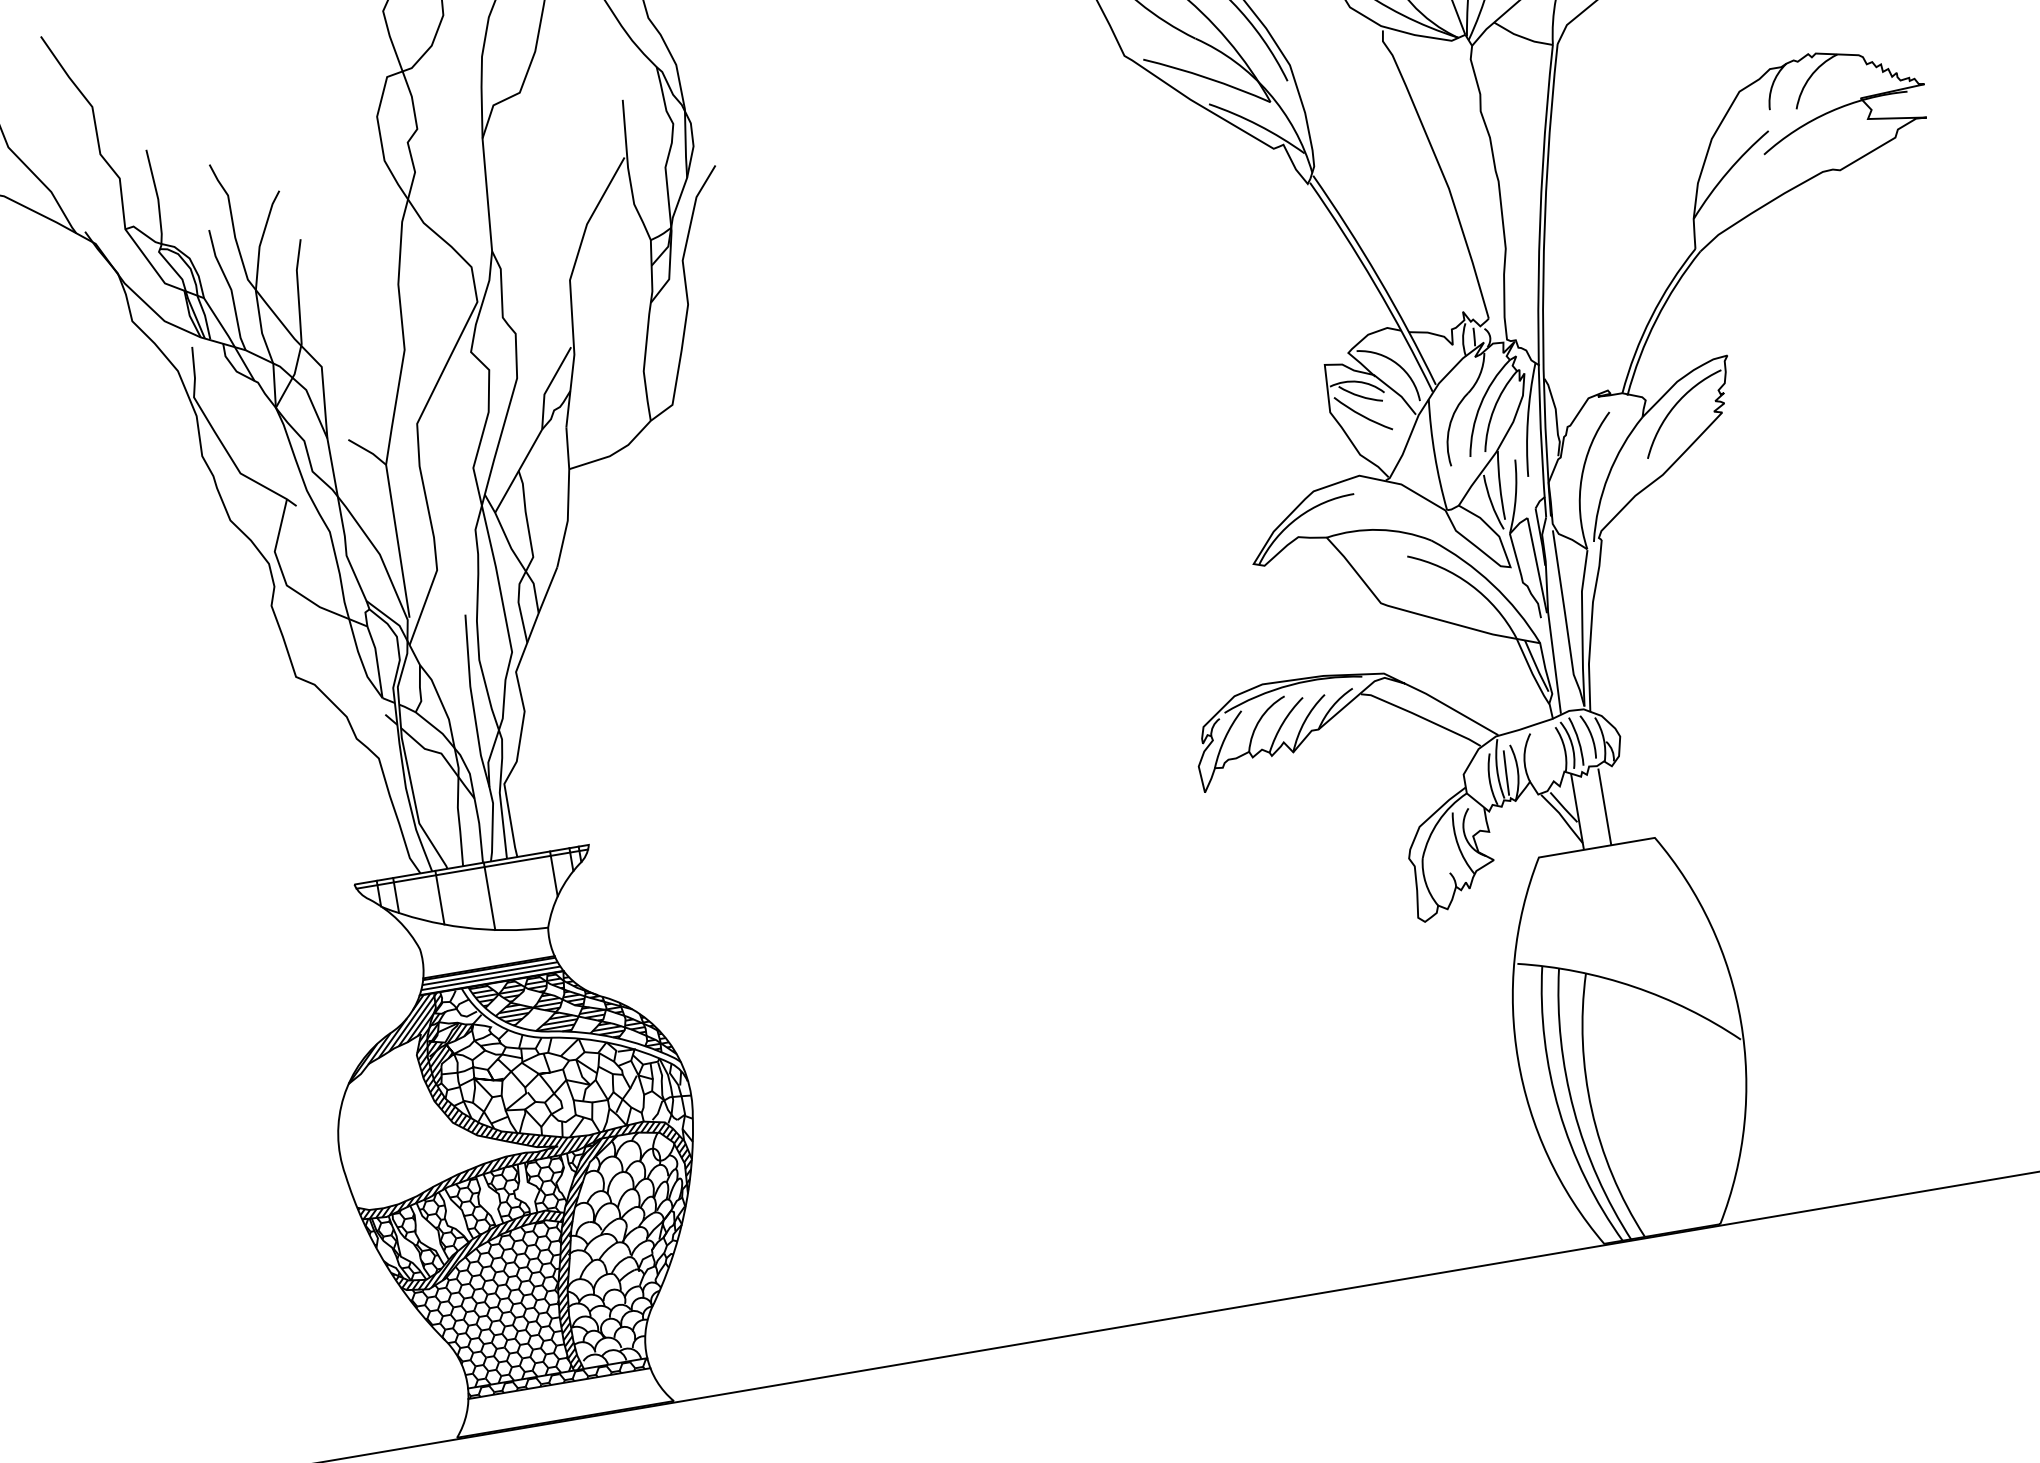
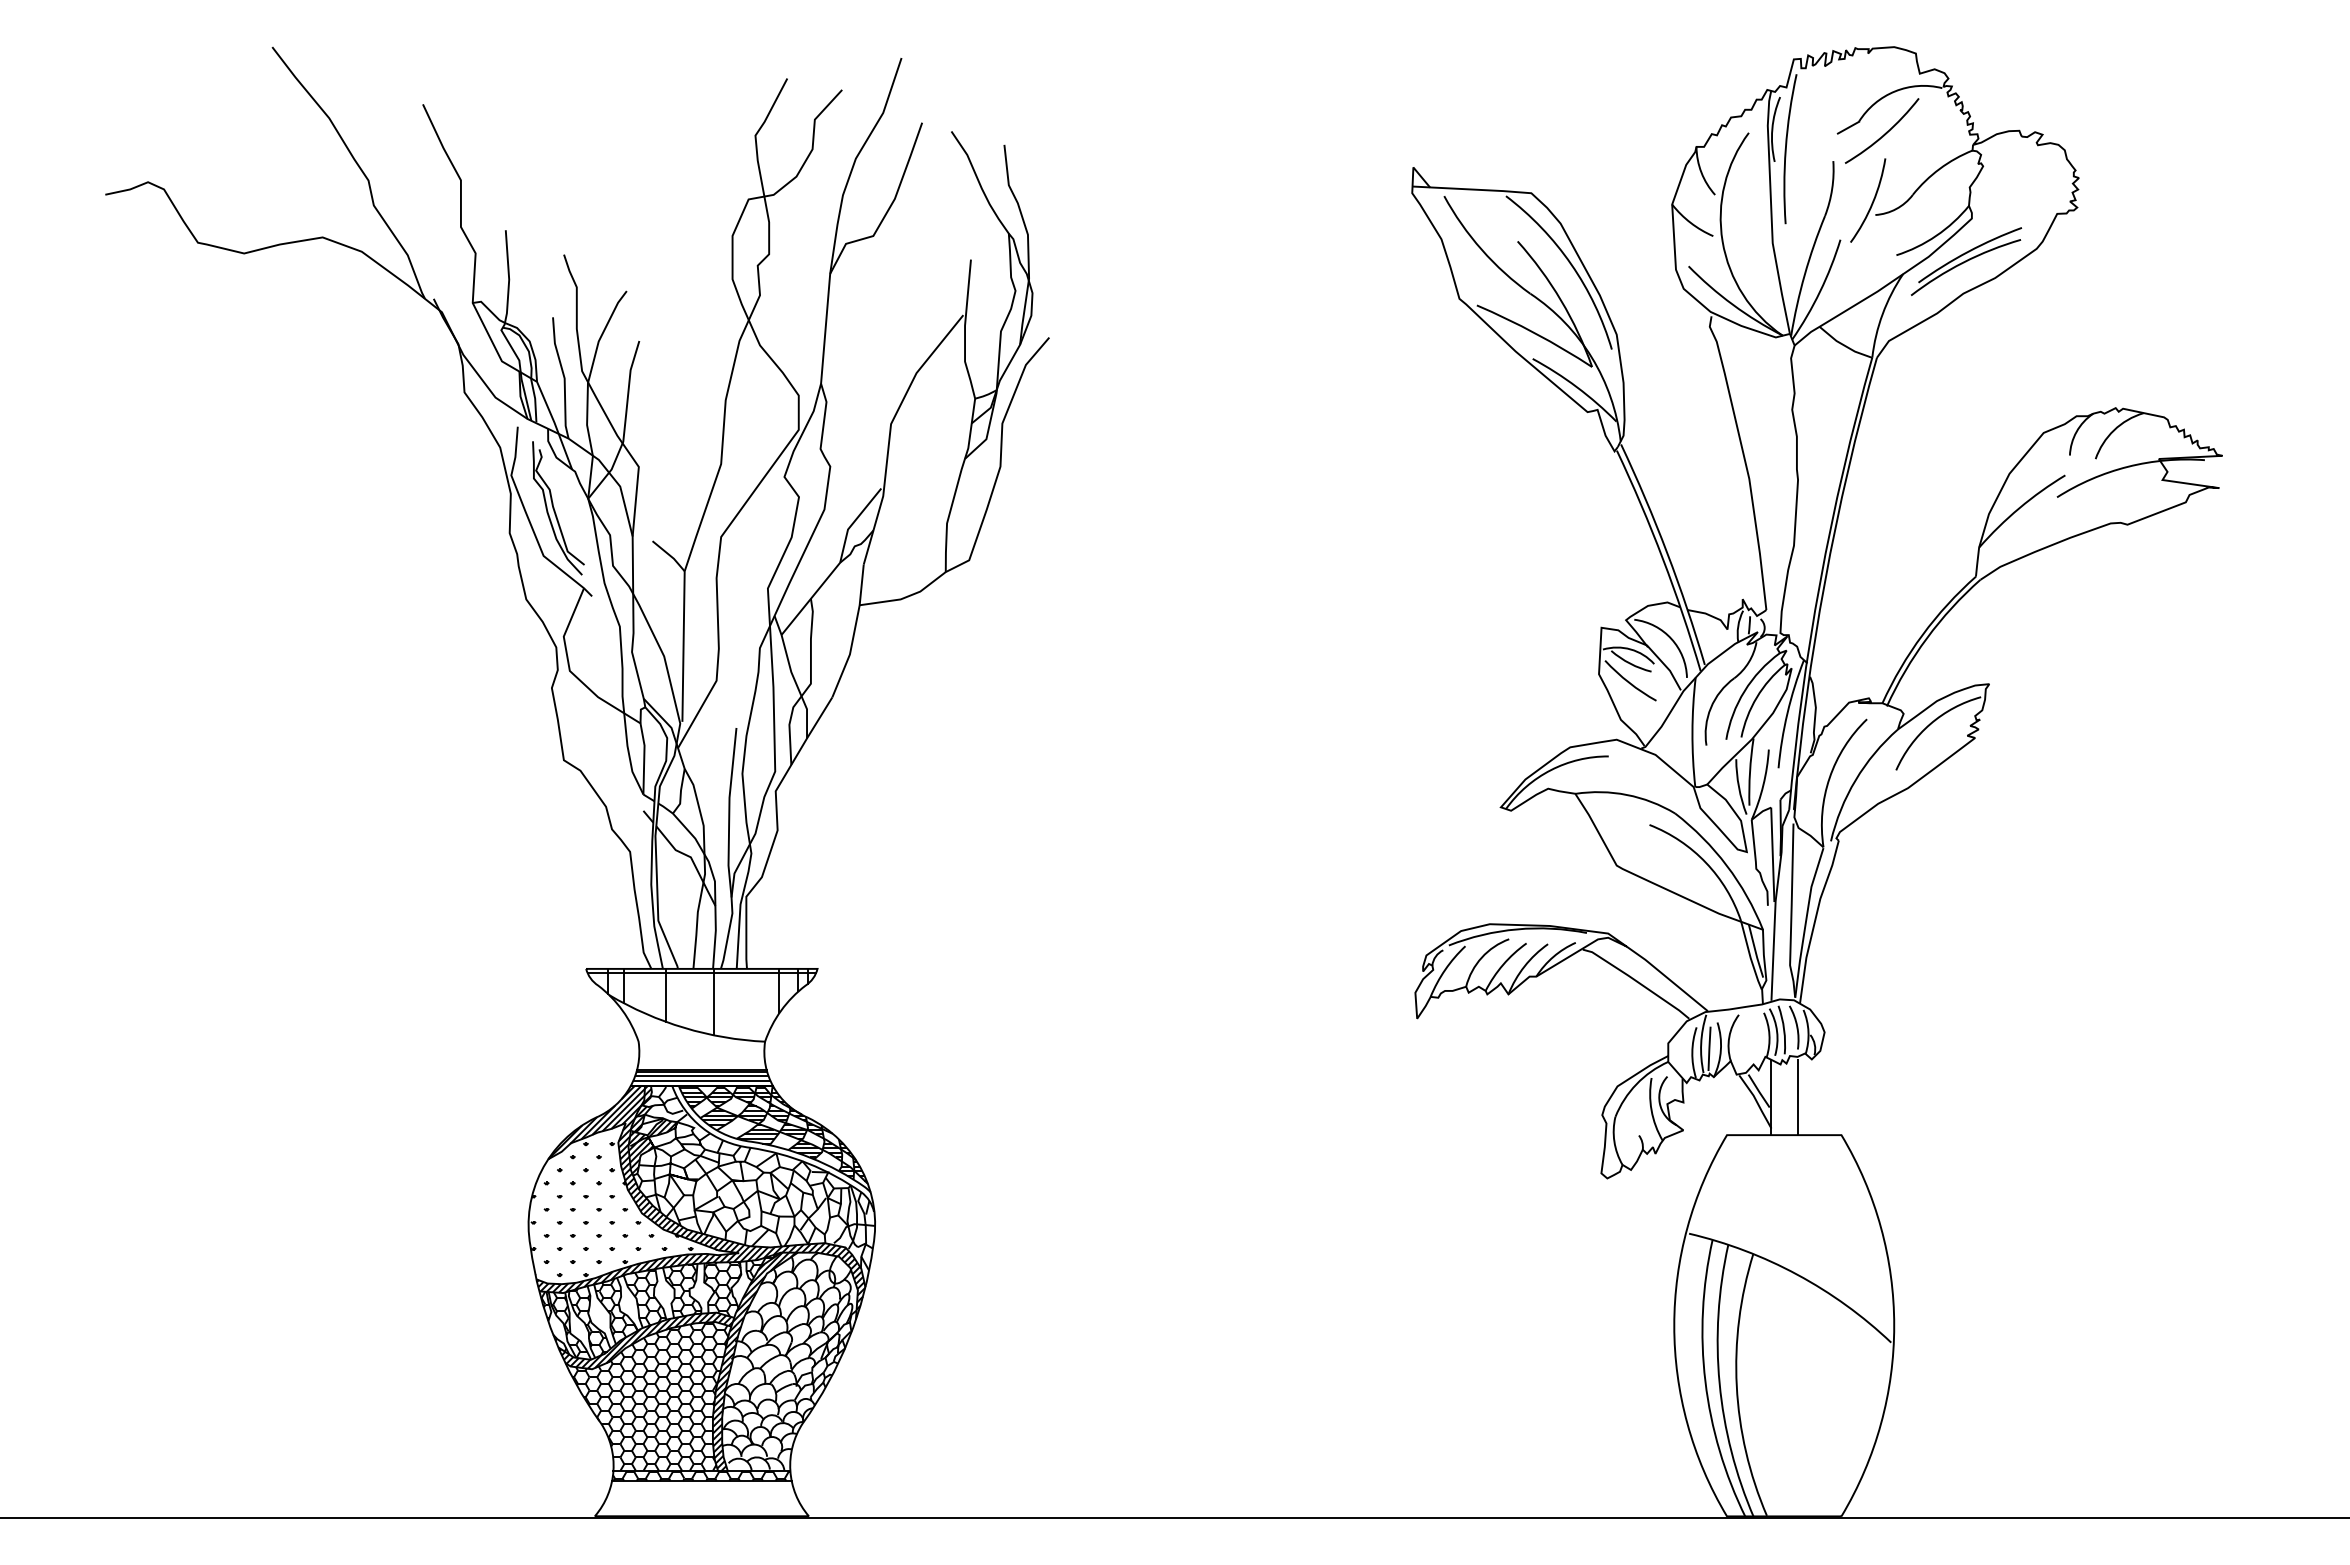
part: (247, 422) -> (558, 508), added
hatch: (433, 1115) -> (624, 1203), added

